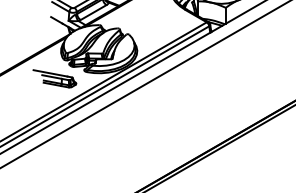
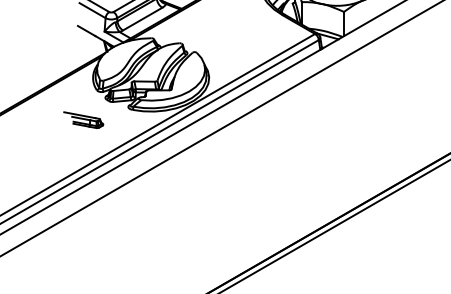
part: (54, 78) -> (83, 119), size x0.6

